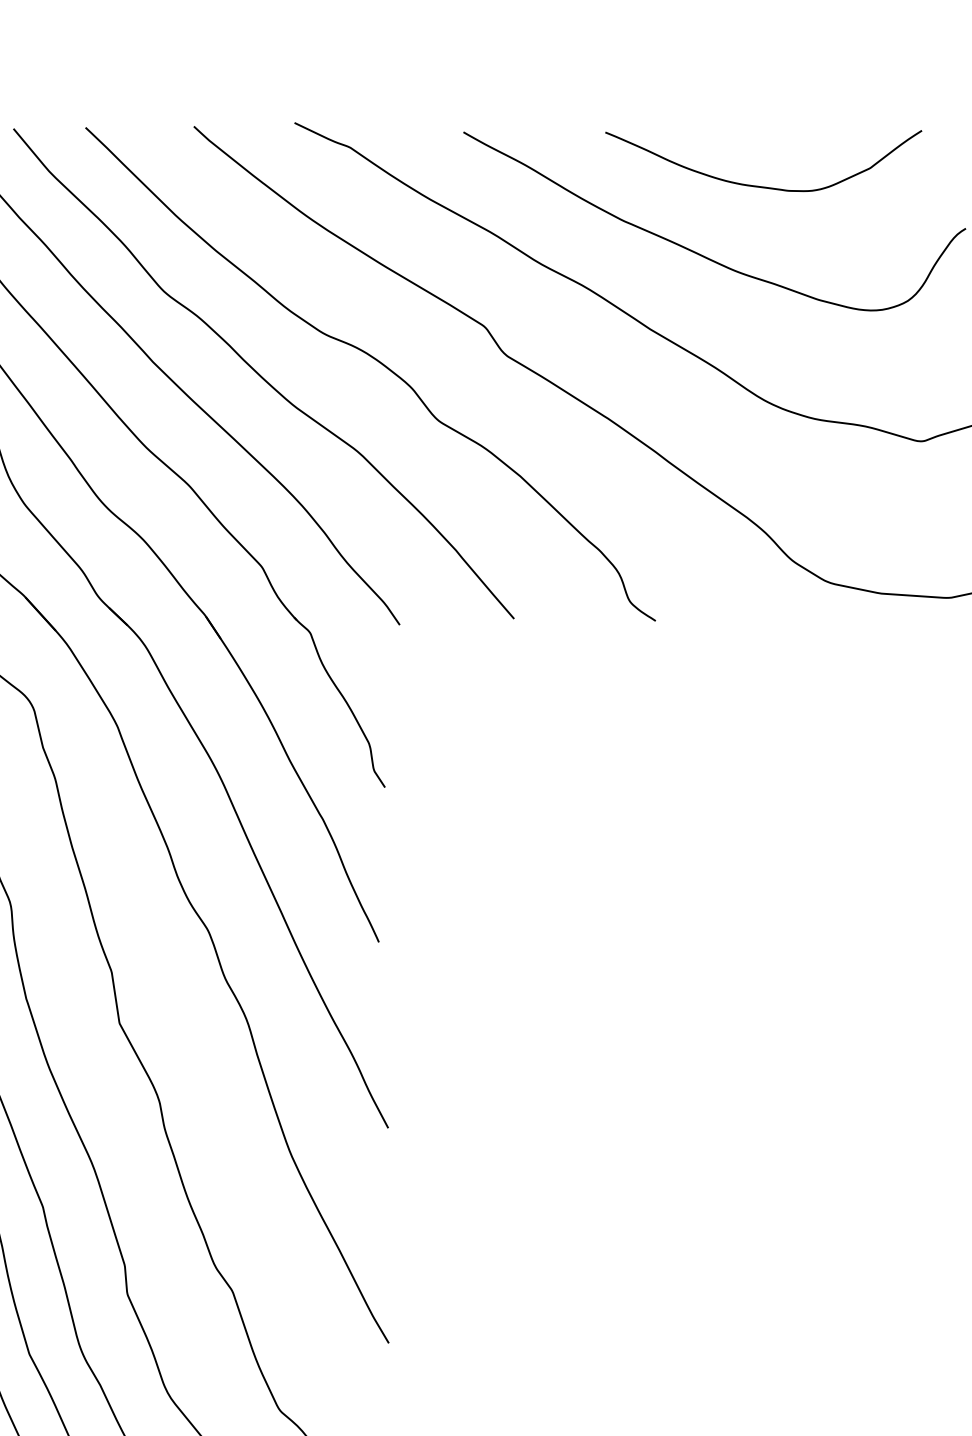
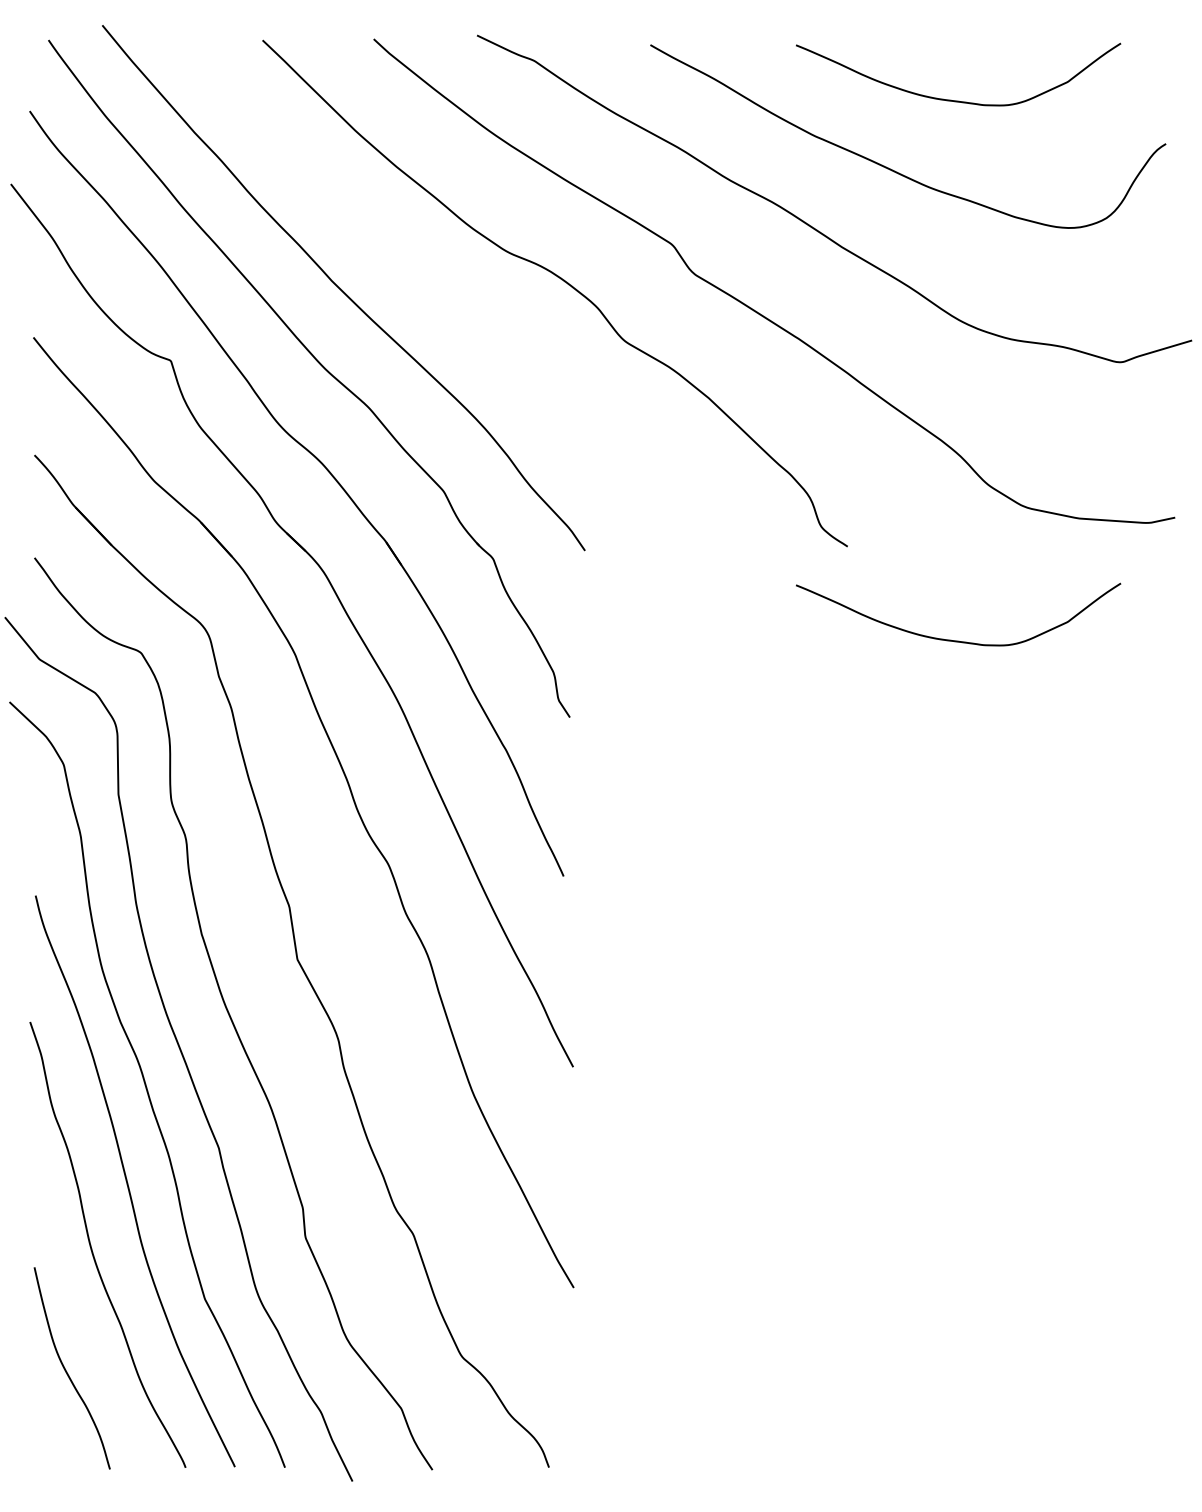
curve: (260, 375) -> (442, 294), removed
curve: (756, 711) -> (951, 639), added

